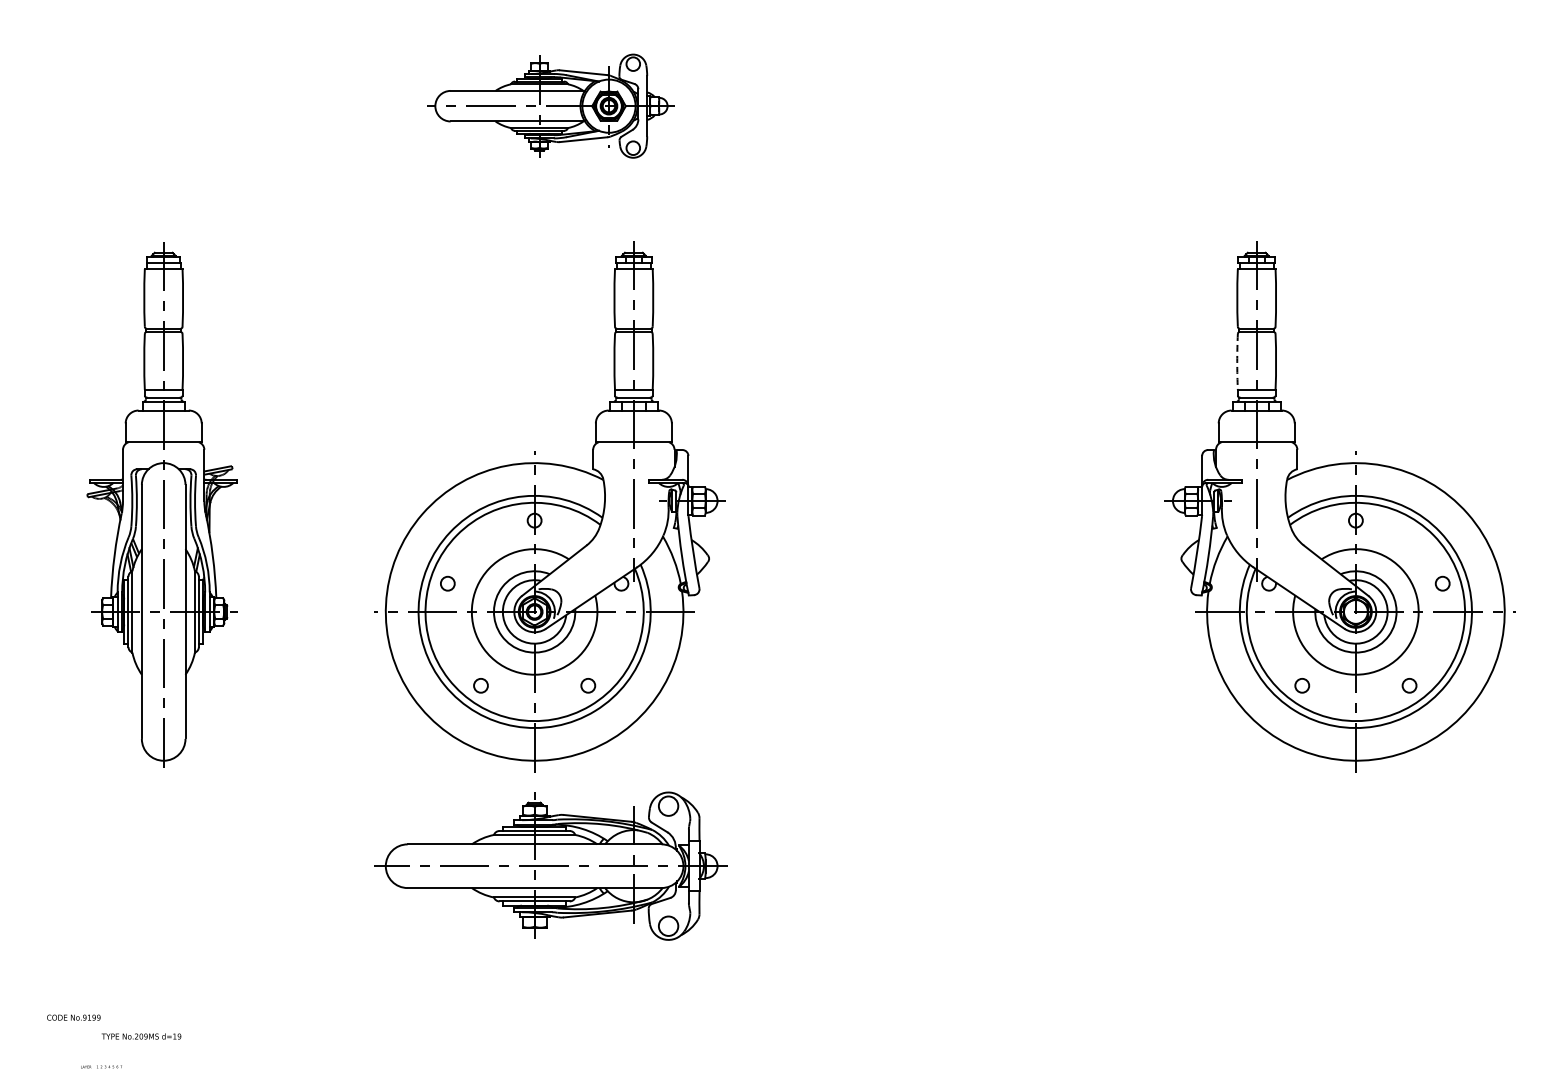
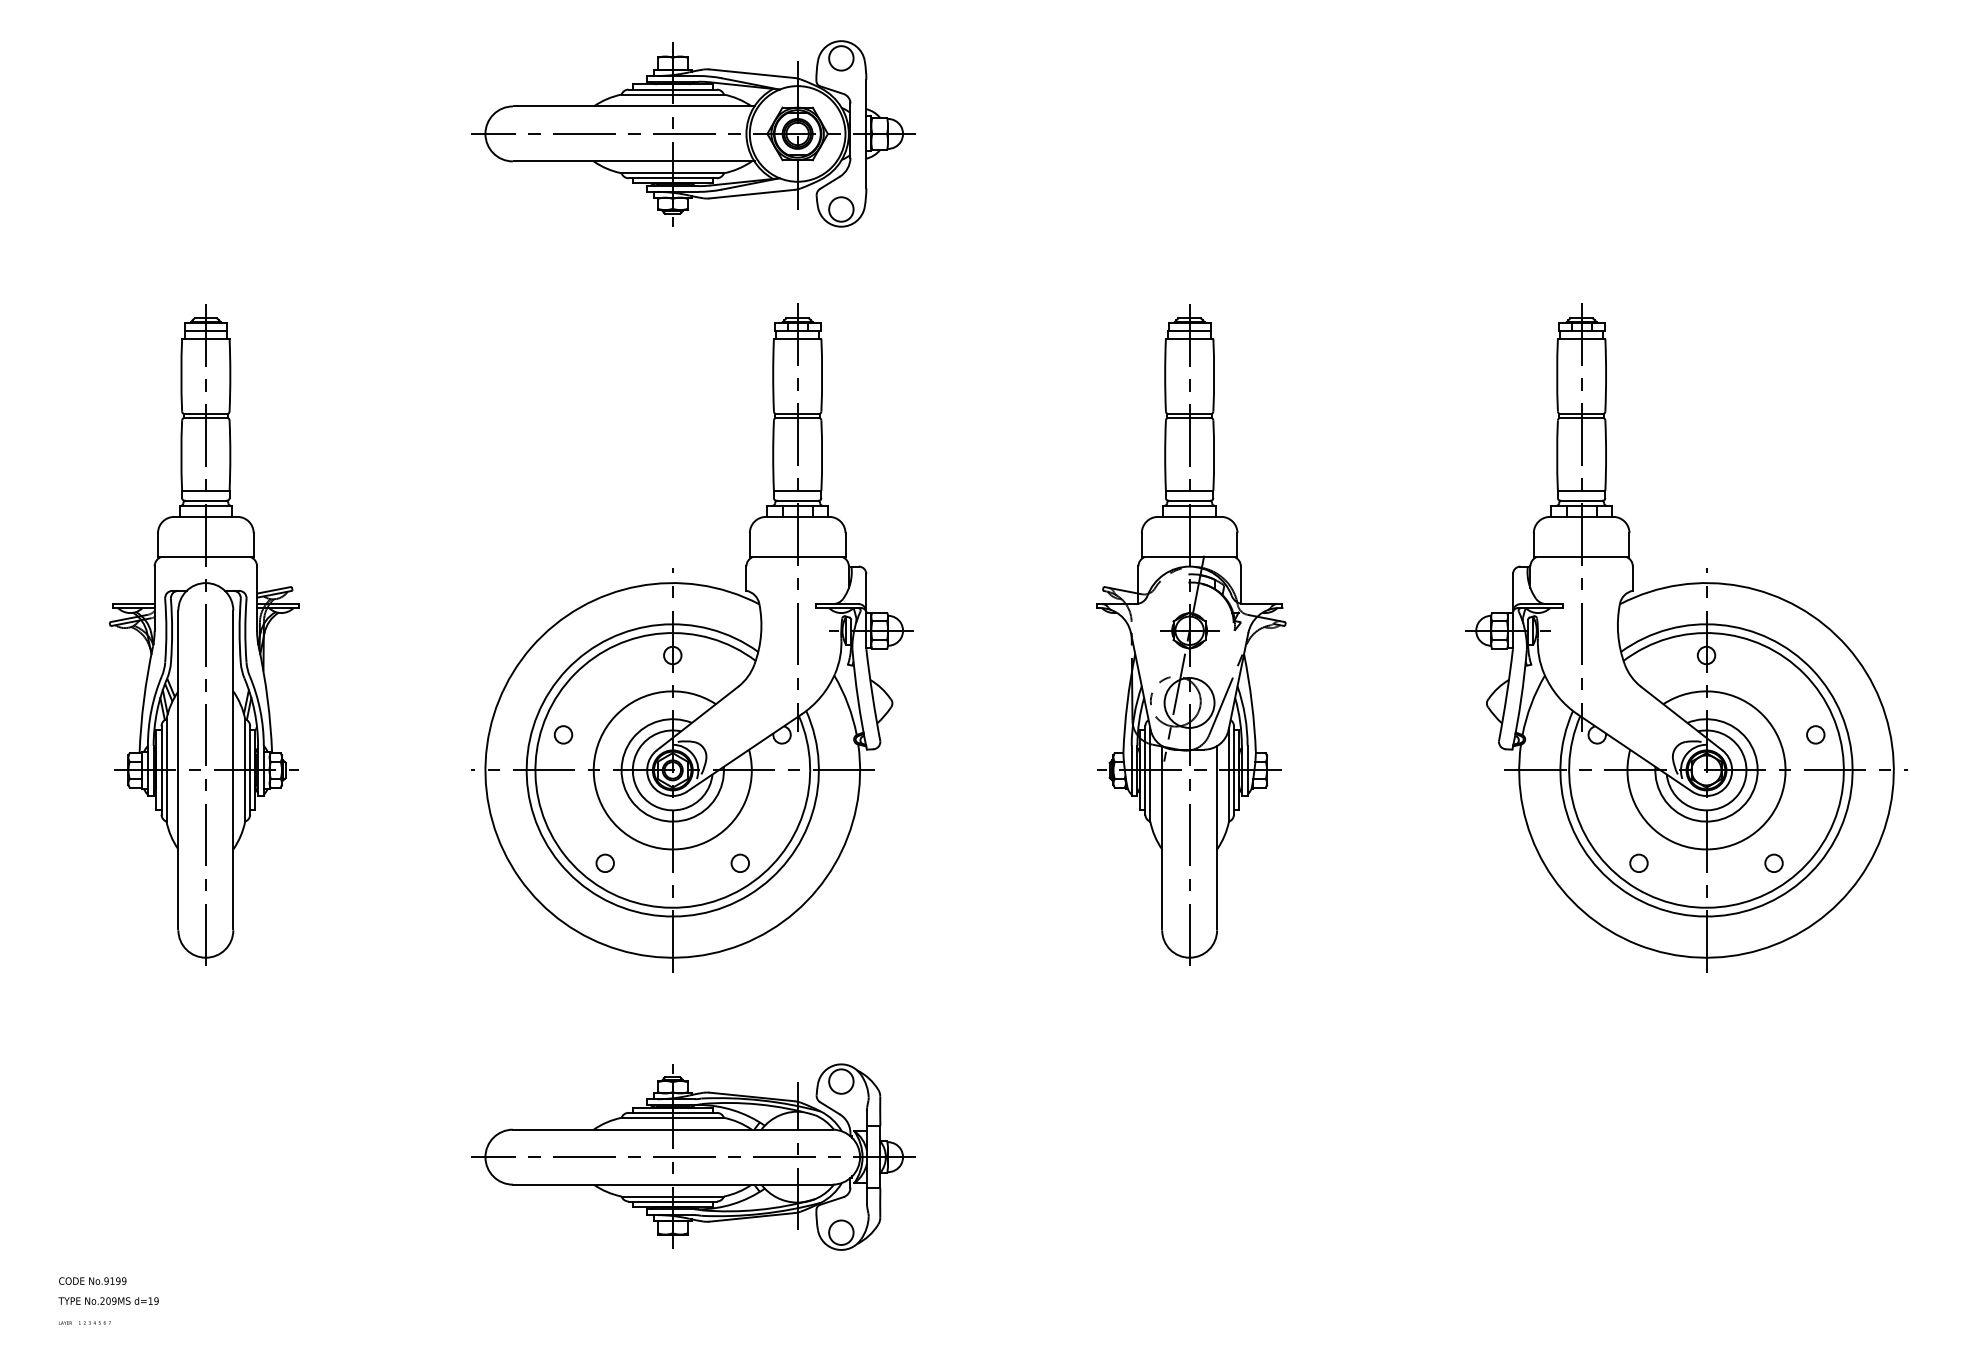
part: (550, 105) -> (692, 132), size x1.43
arc: (1237, 361) -> (1557, 455), dashed -> solid
part: (946, 504) -> (1191, 635), added
part: (550, 865) -> (692, 1156), moved
text: (141, 1036) -> (108, 1301), moved
text: (101, 1066) -> (84, 1322), moved

